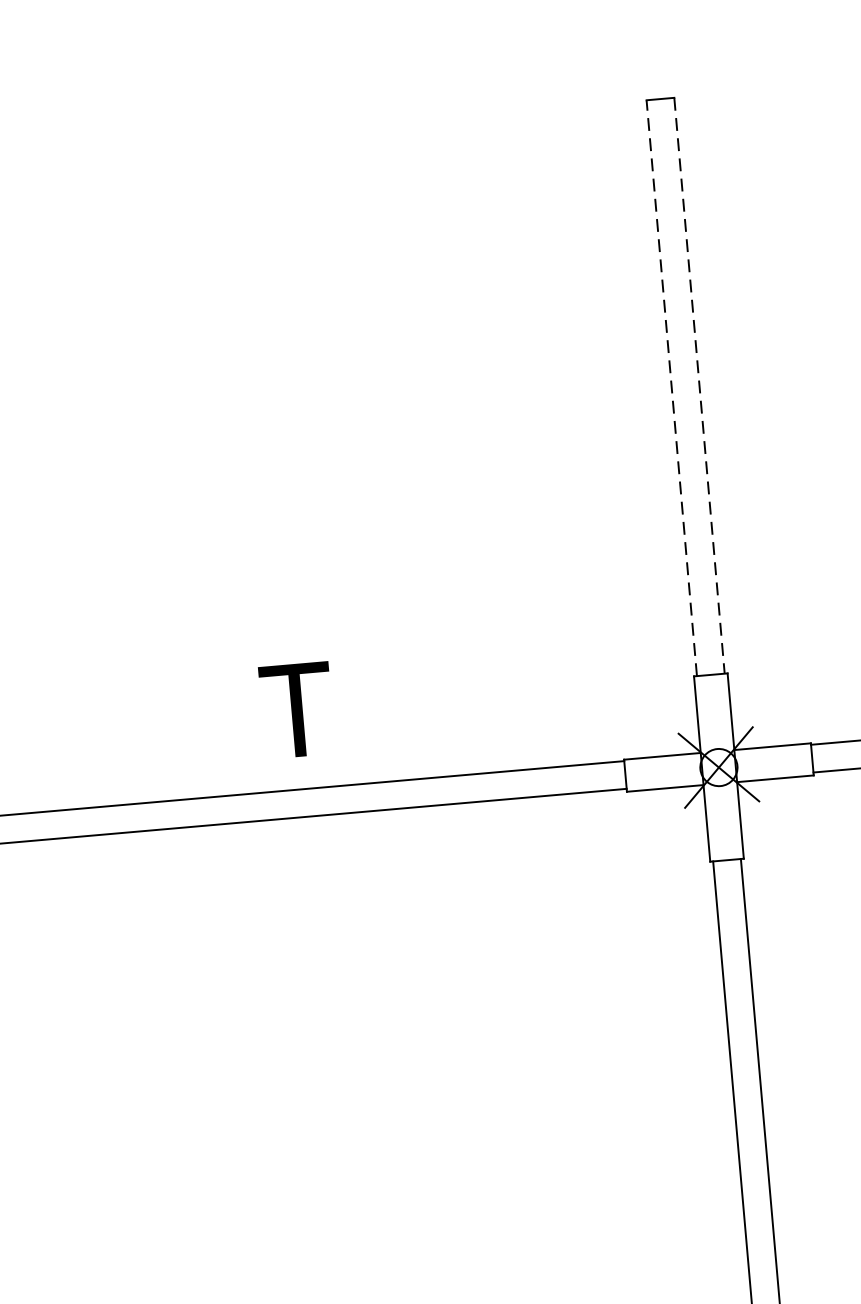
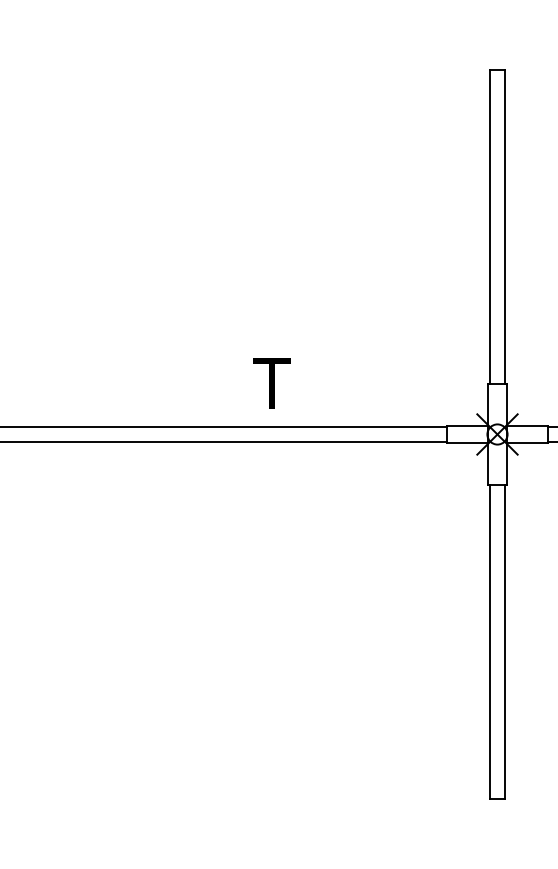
line: (700, 386) -> (505, 227), dashed -> solid
line: (671, 388) -> (489, 227), dashed -> solid

